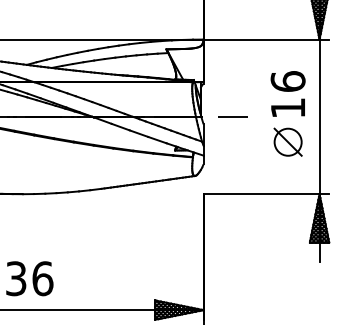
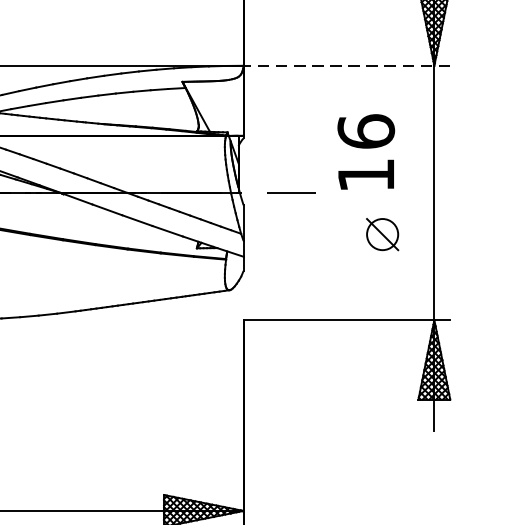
line: (266, 39) -> (347, 65), solid -> dashed
text: (287, 93) -> (365, 151), moved
part: (287, 141) -> (381, 233), size x0.7

